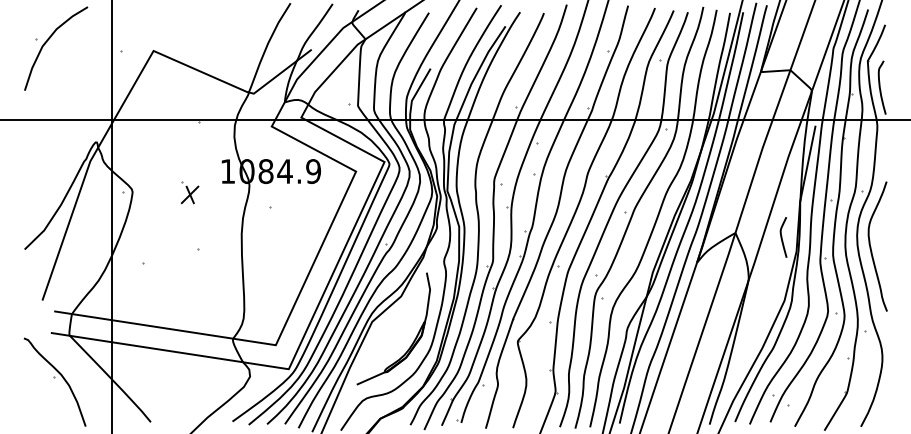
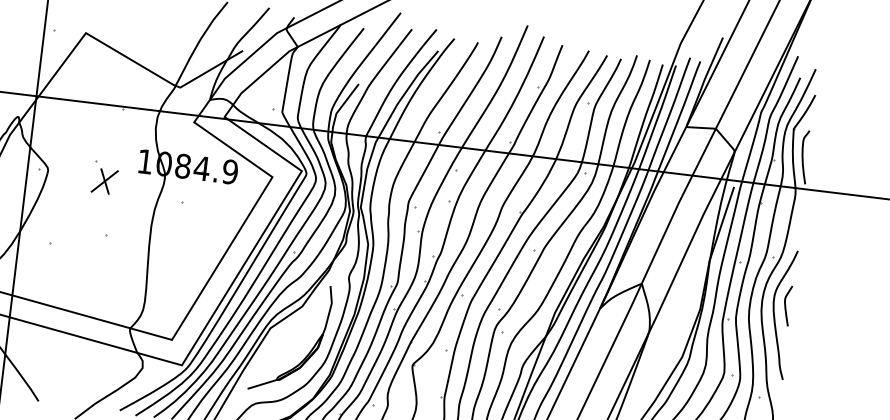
part: (189, 192) -> (104, 177), size x1.43
curve: (782, 237) -> (786, 305), moved

